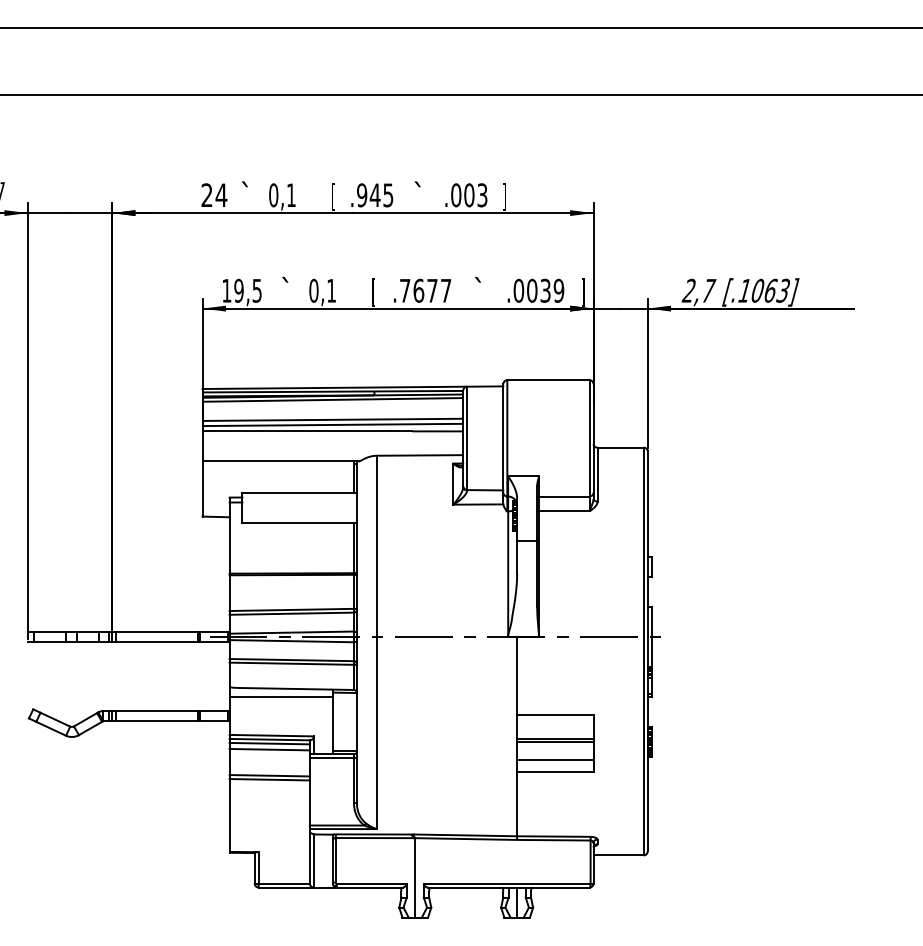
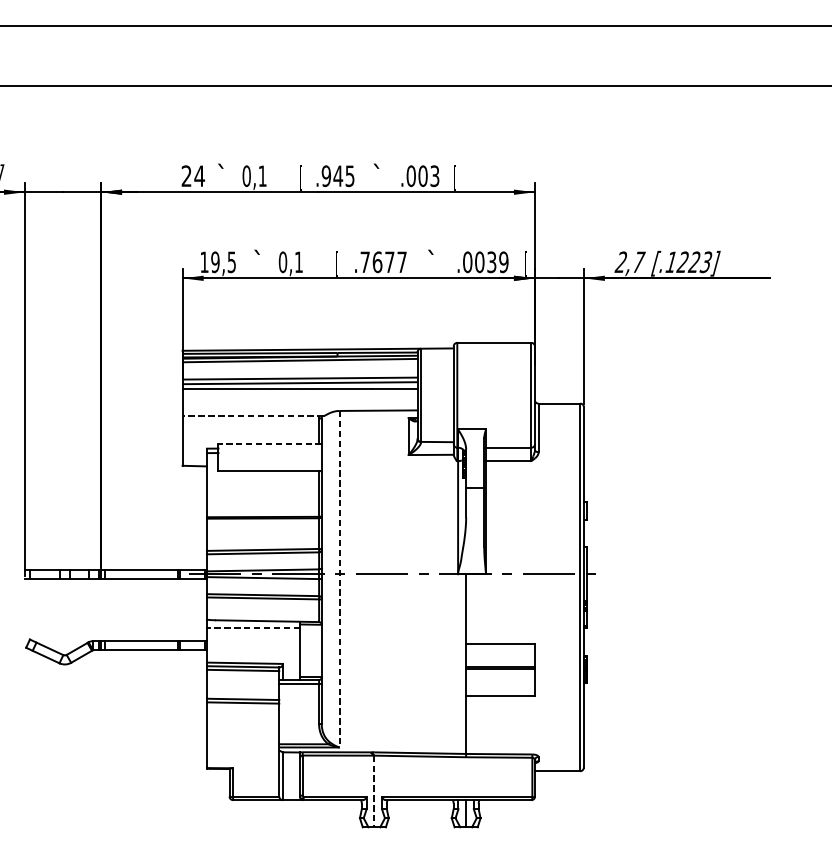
text: (504, 196) -> (454, 177), ] -> [
text: (763, 290) -> (688, 261), [.1063] -> [.1223]
text: (583, 292) -> (525, 263), ] -> [
line: (280, 461) -> (252, 416), solid -> dashed
line: (299, 492) -> (269, 444), solid -> dashed
line: (376, 642) -> (339, 579), solid -> dashed
line: (281, 697) -> (253, 628), solid -> dashed
line: (269, 749) -> (242, 675), removed
line: (555, 759) -> (500, 684), removed
line: (415, 877) -> (374, 791), solid -> dashed

